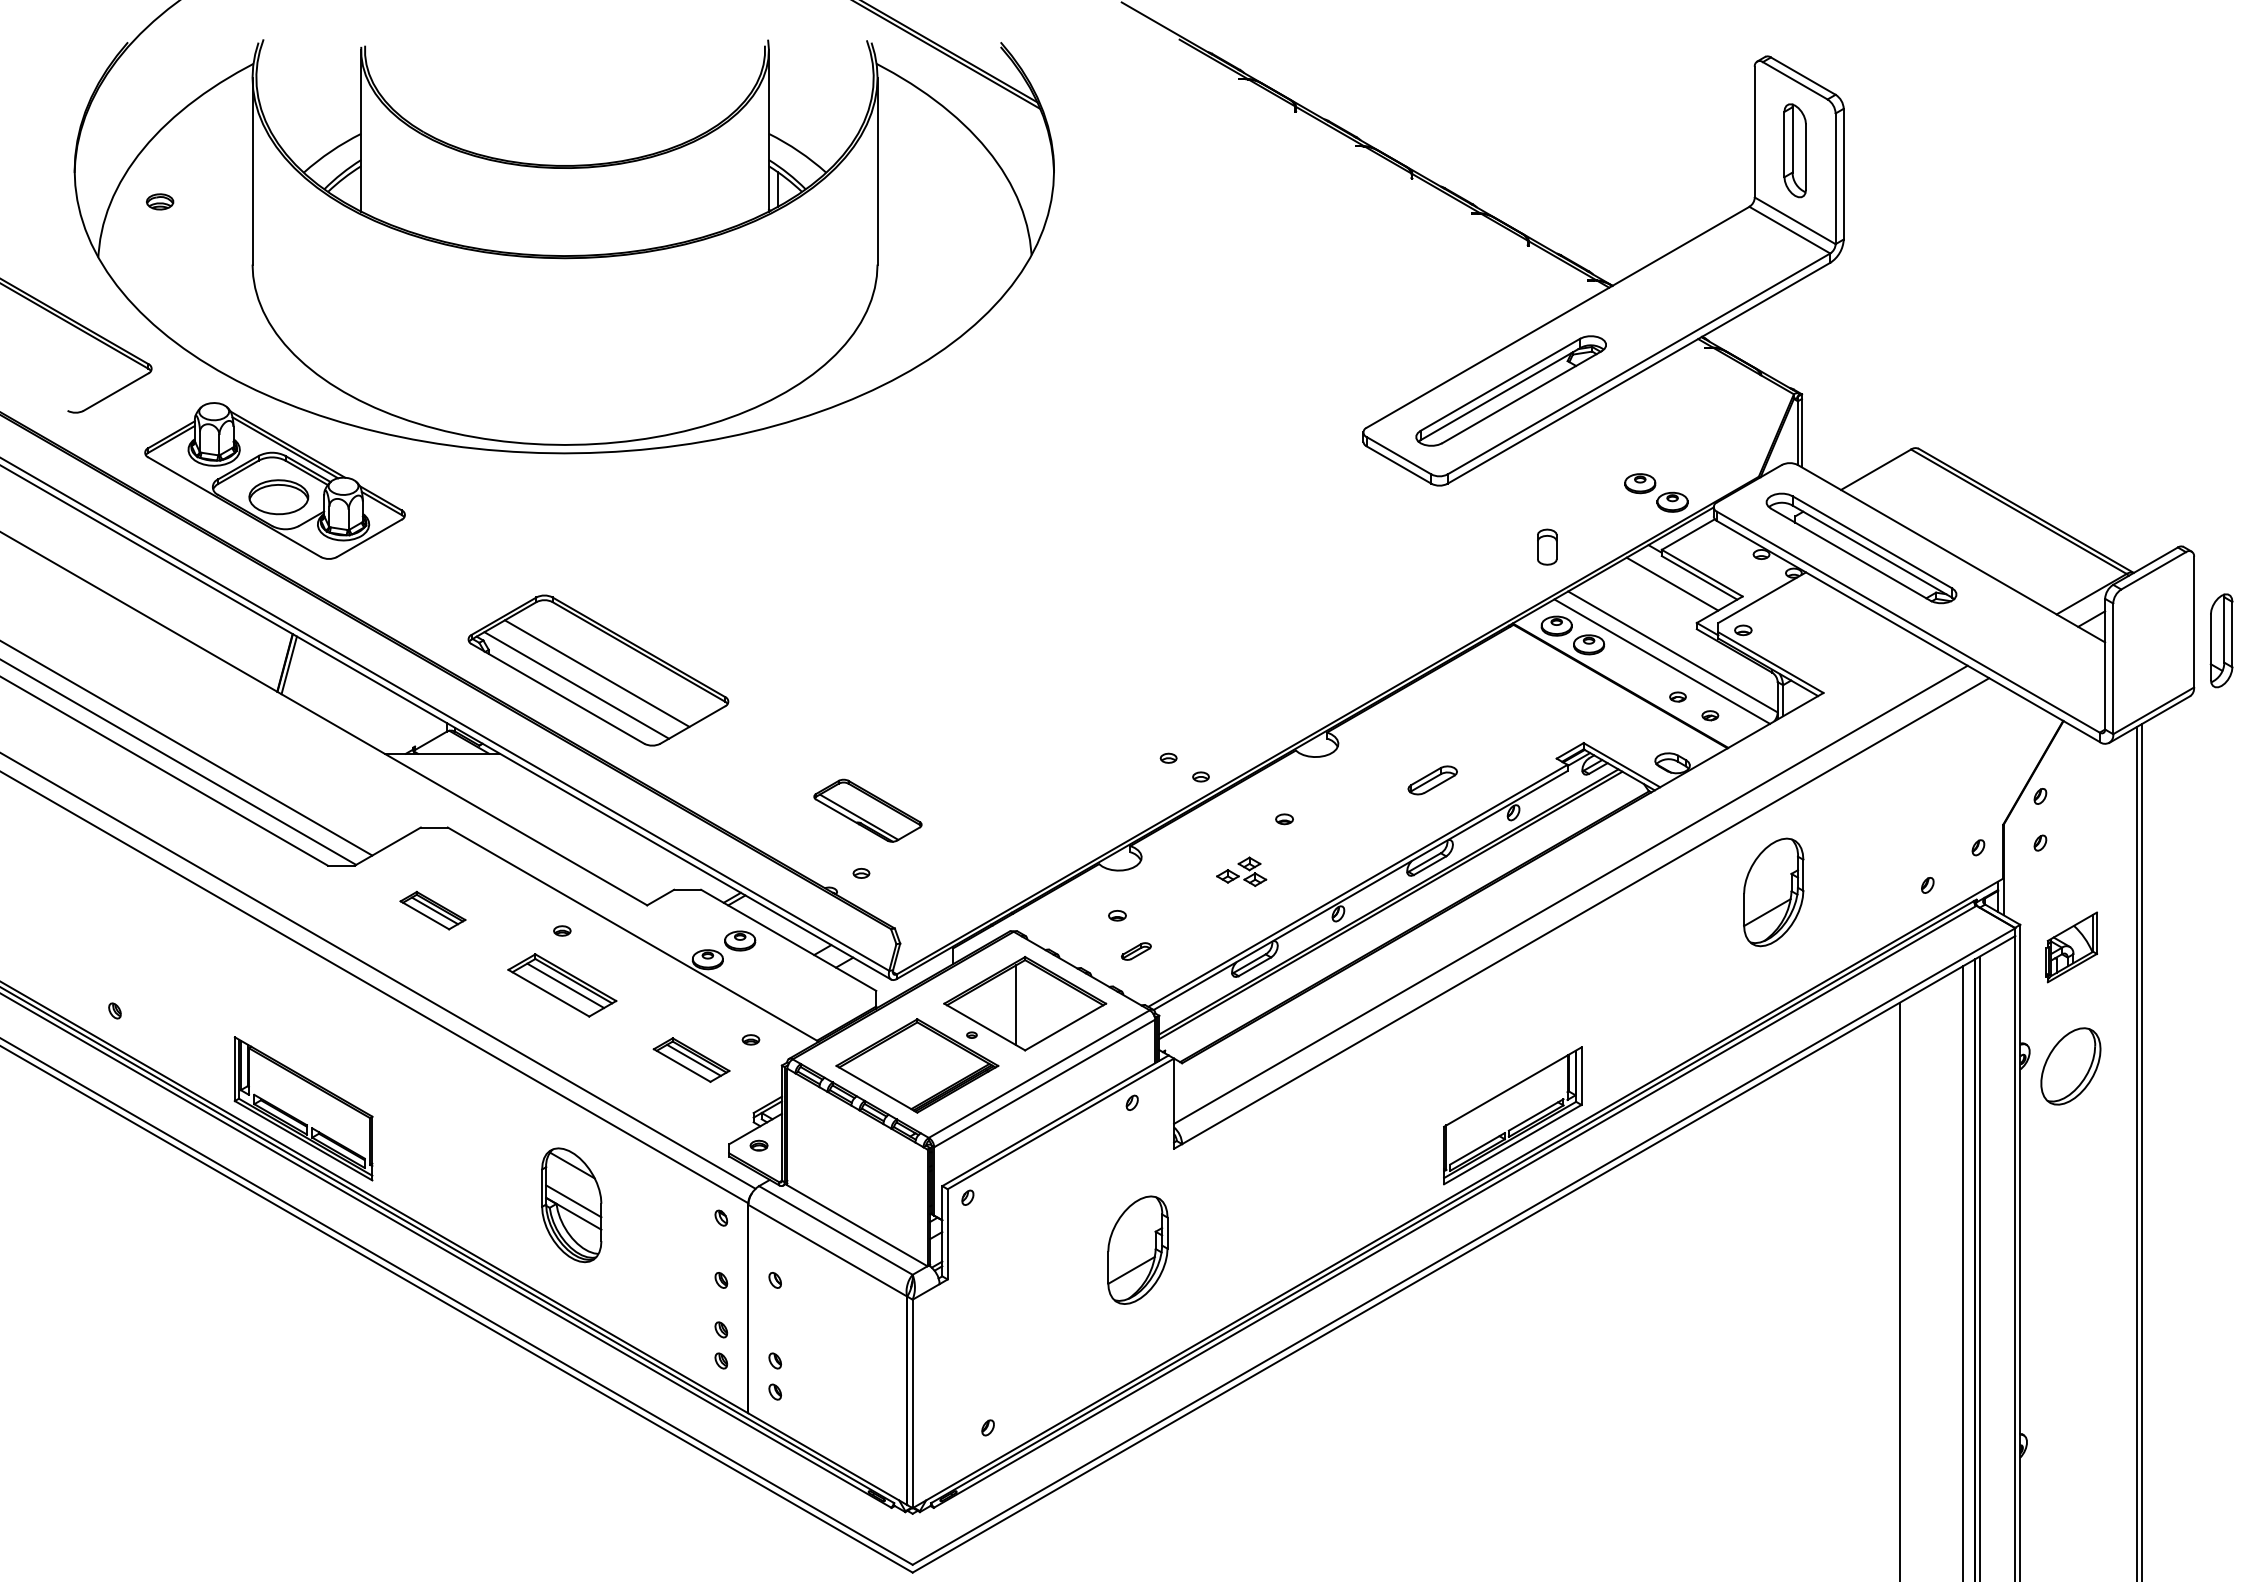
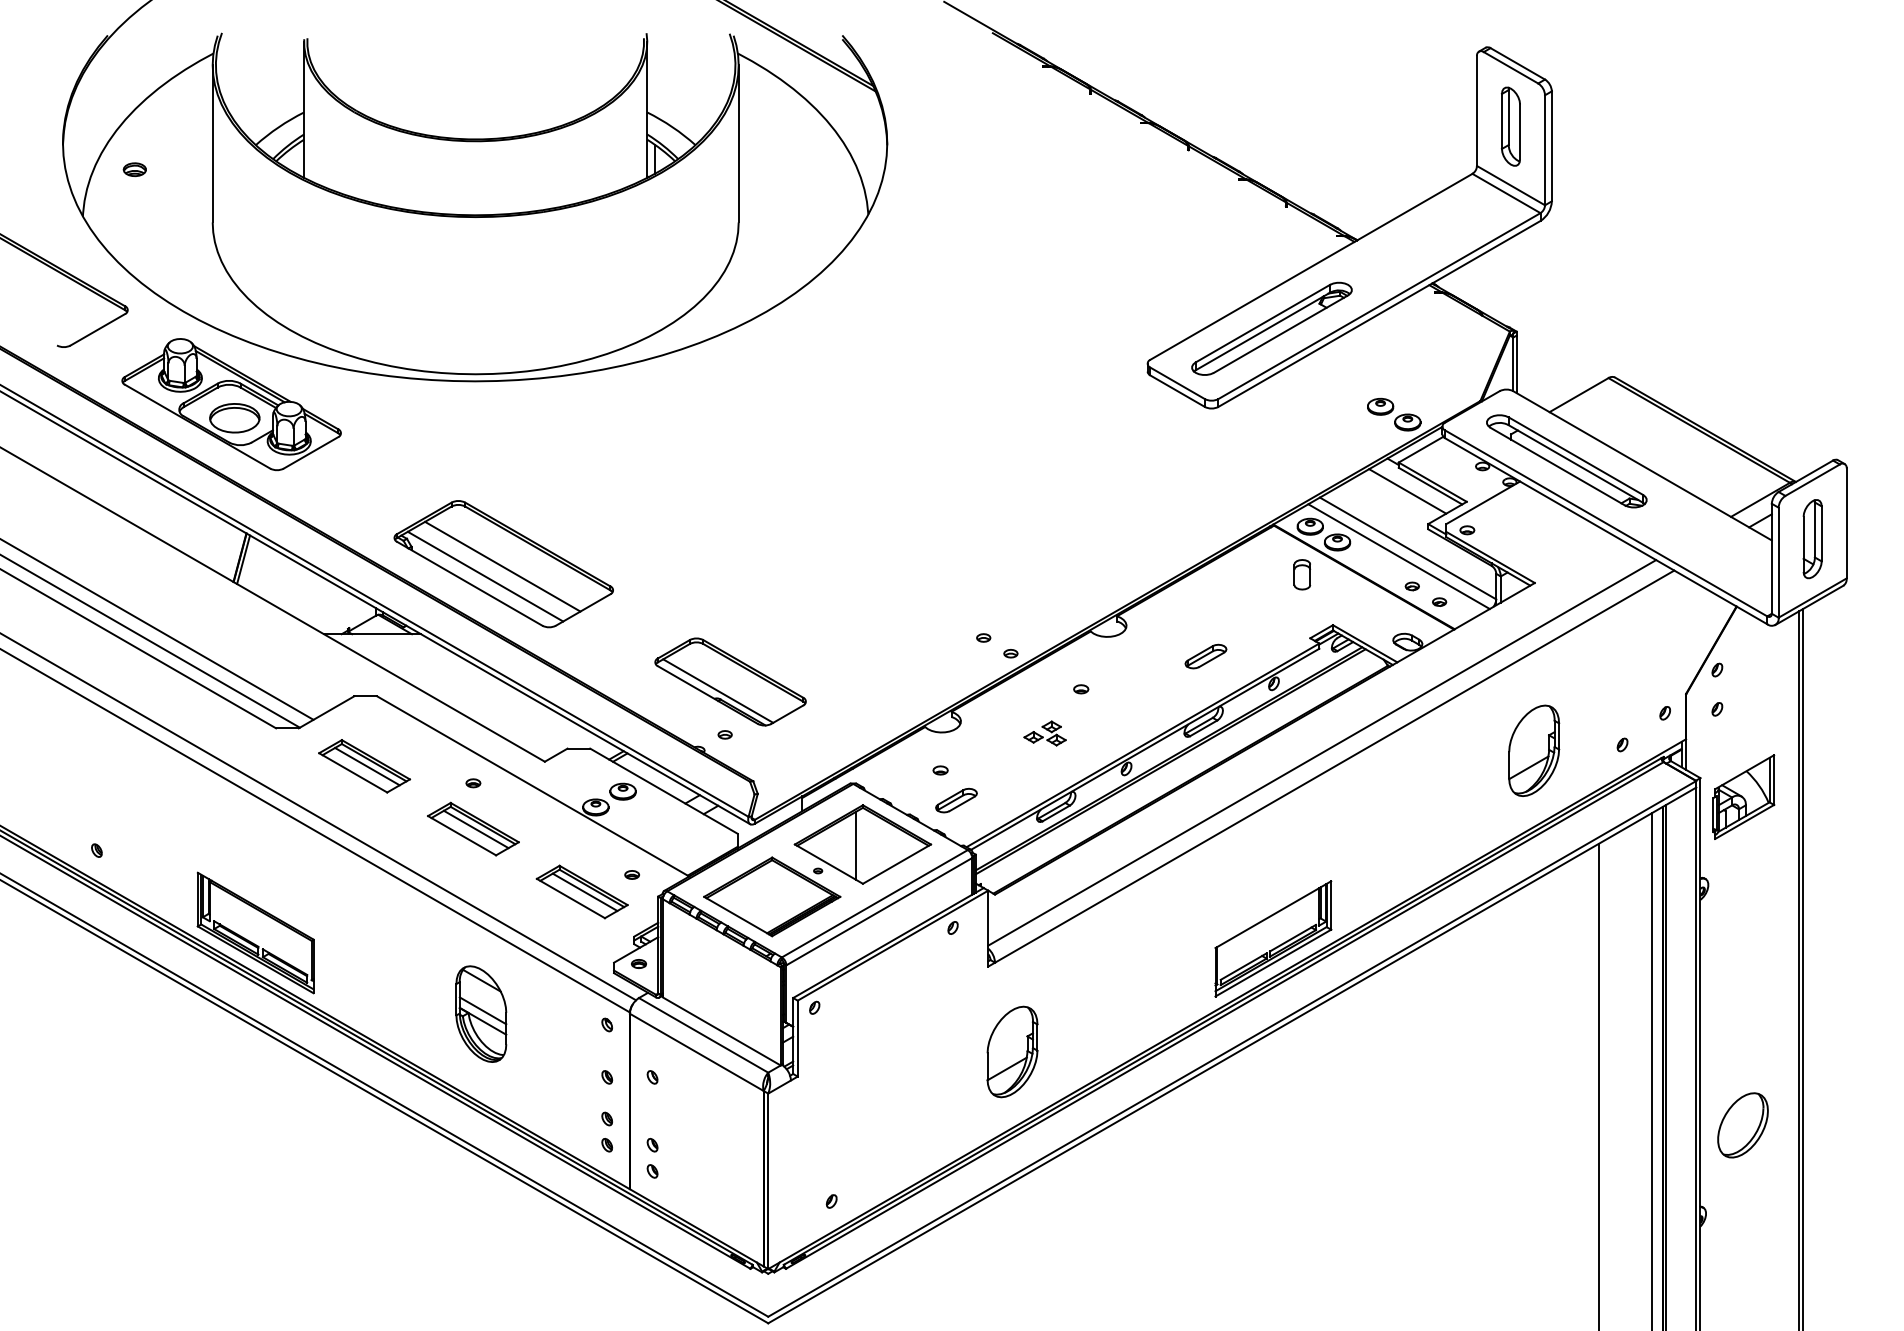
part: (1547, 546) -> (1302, 574), moved
part: (2221, 640) -> (1812, 538), moved
part: (867, 810) -> (730, 681), size x1.67
part: (1773, 892) -> (1533, 750), moved
part: (432, 910) -> (364, 766), size x1.67
part: (2071, 947) -> (1743, 797), size x1.43
part: (1136, 951) -> (956, 800), size x1.67
part: (691, 1059) -> (582, 891), size x1.43
part: (2070, 1066) -> (1742, 1125), moved
part: (1137, 1249) -> (1012, 1051), moved

